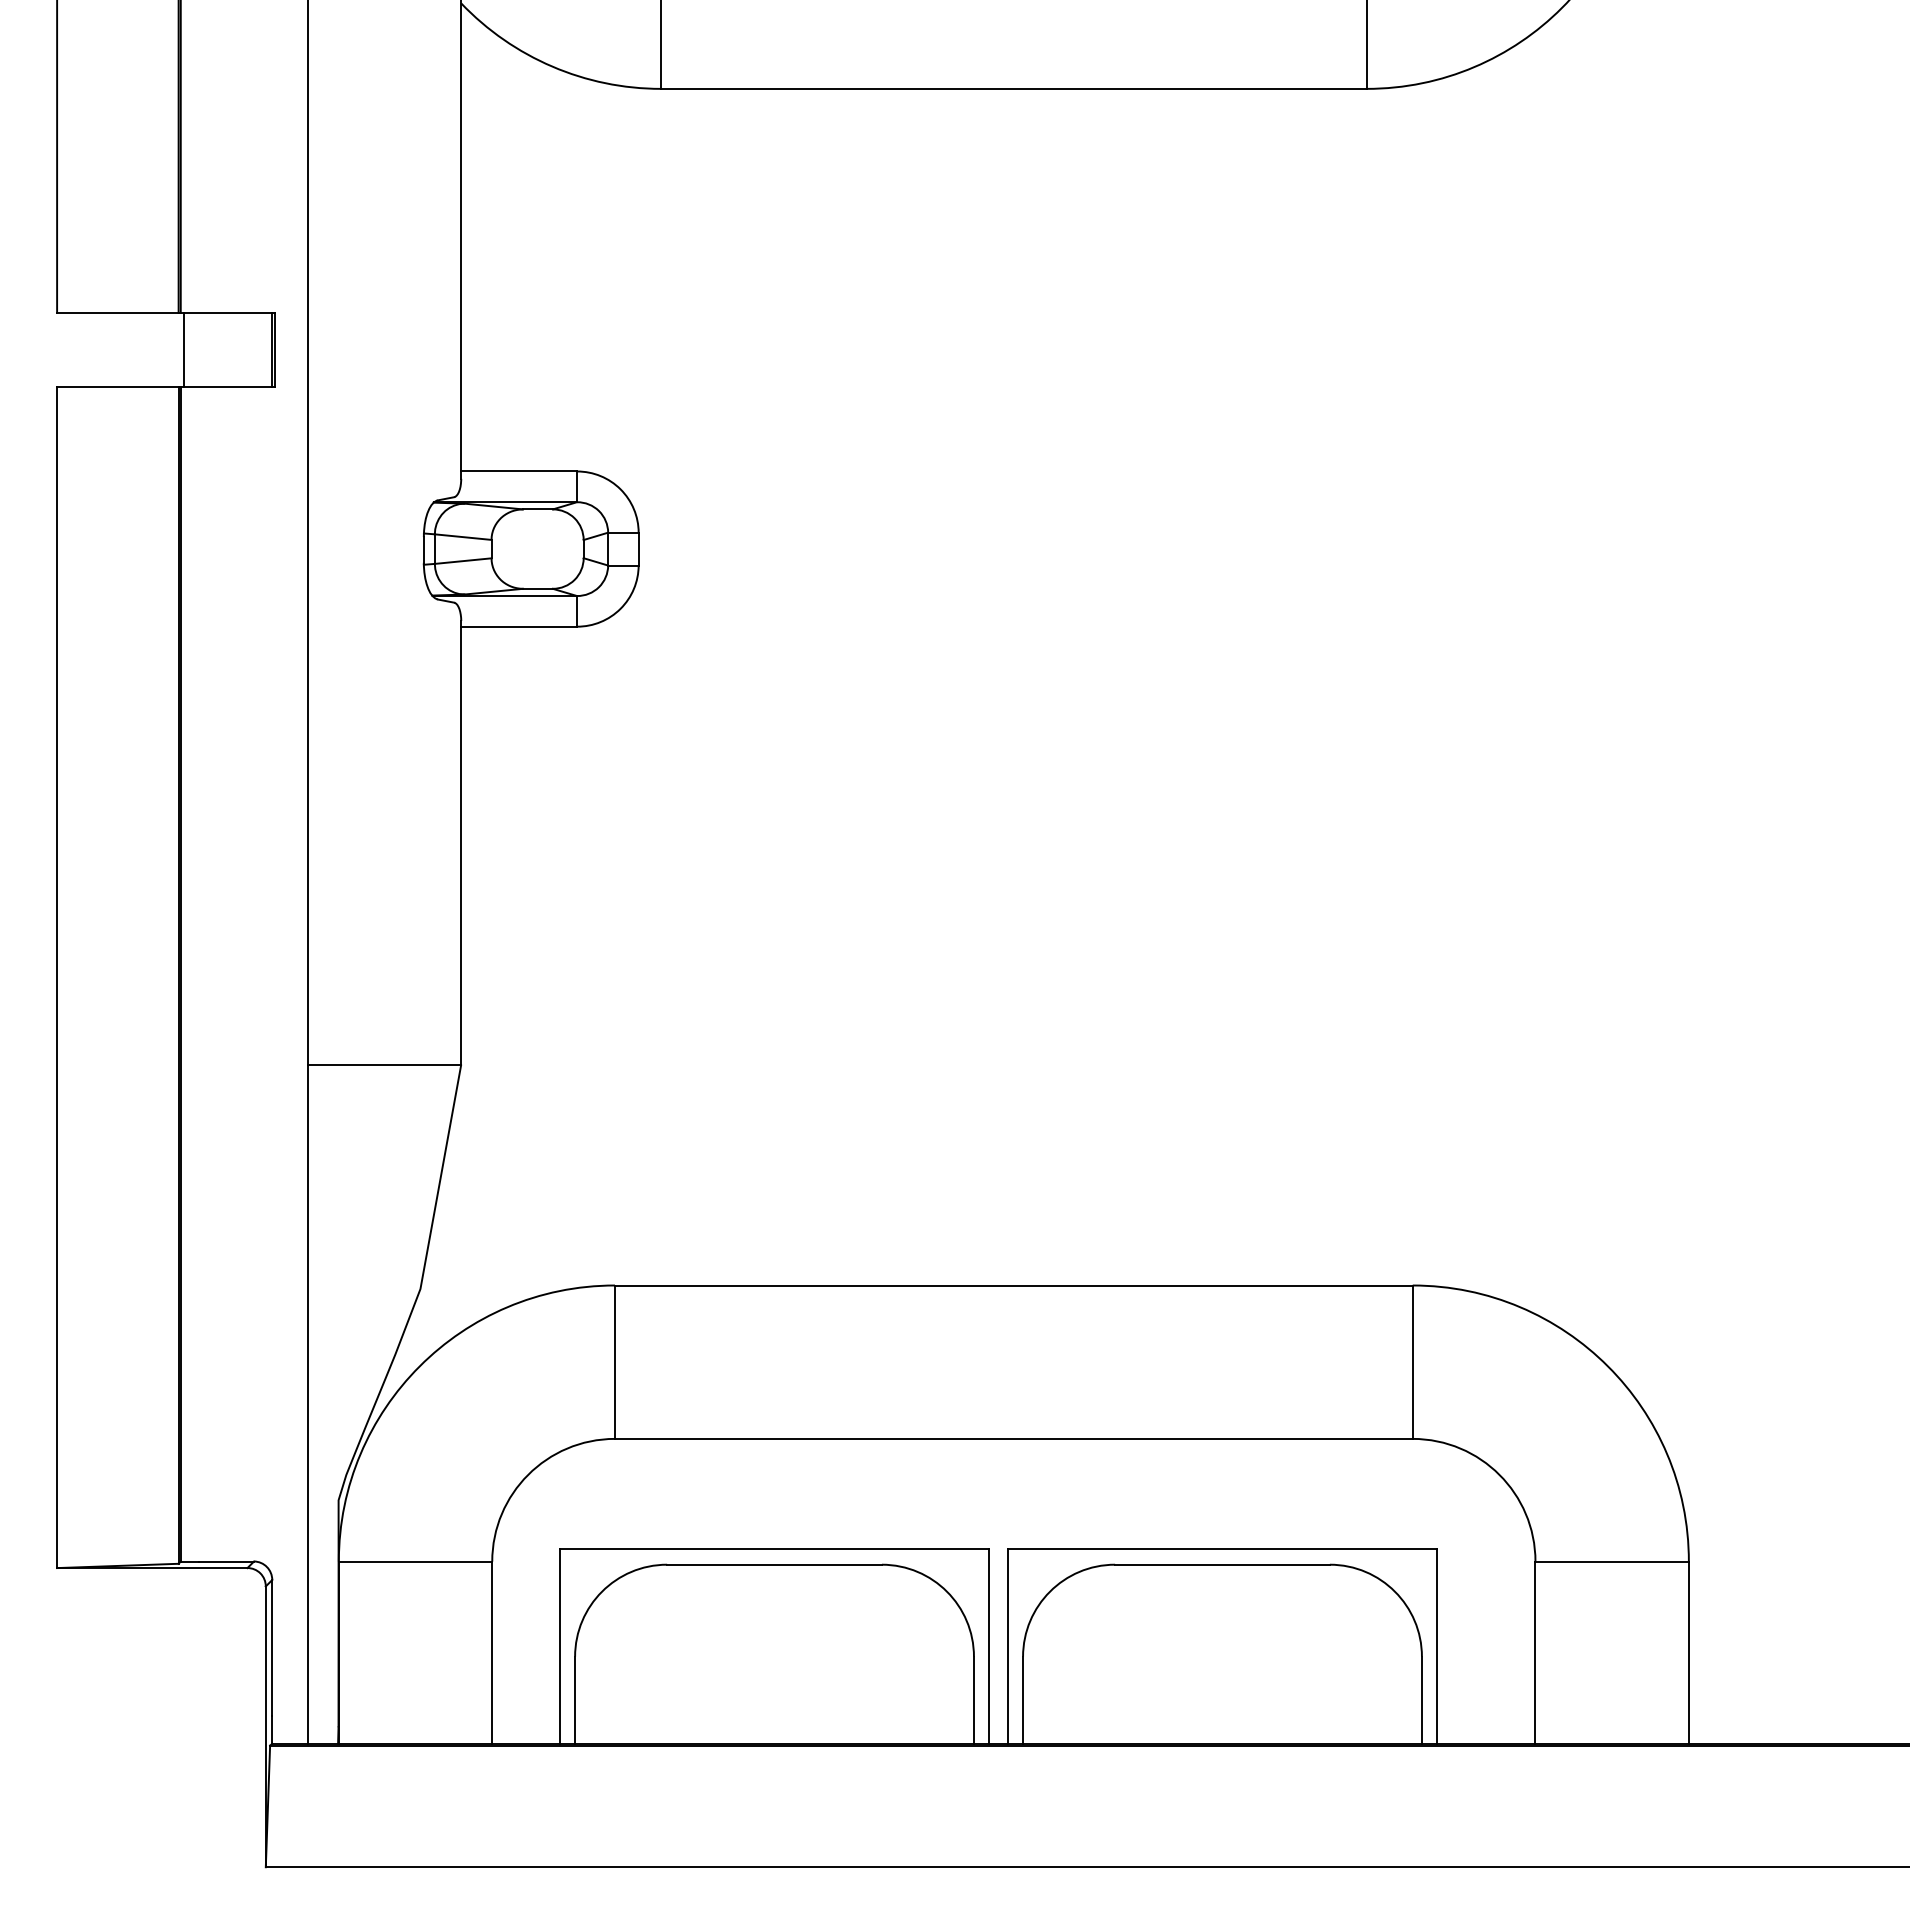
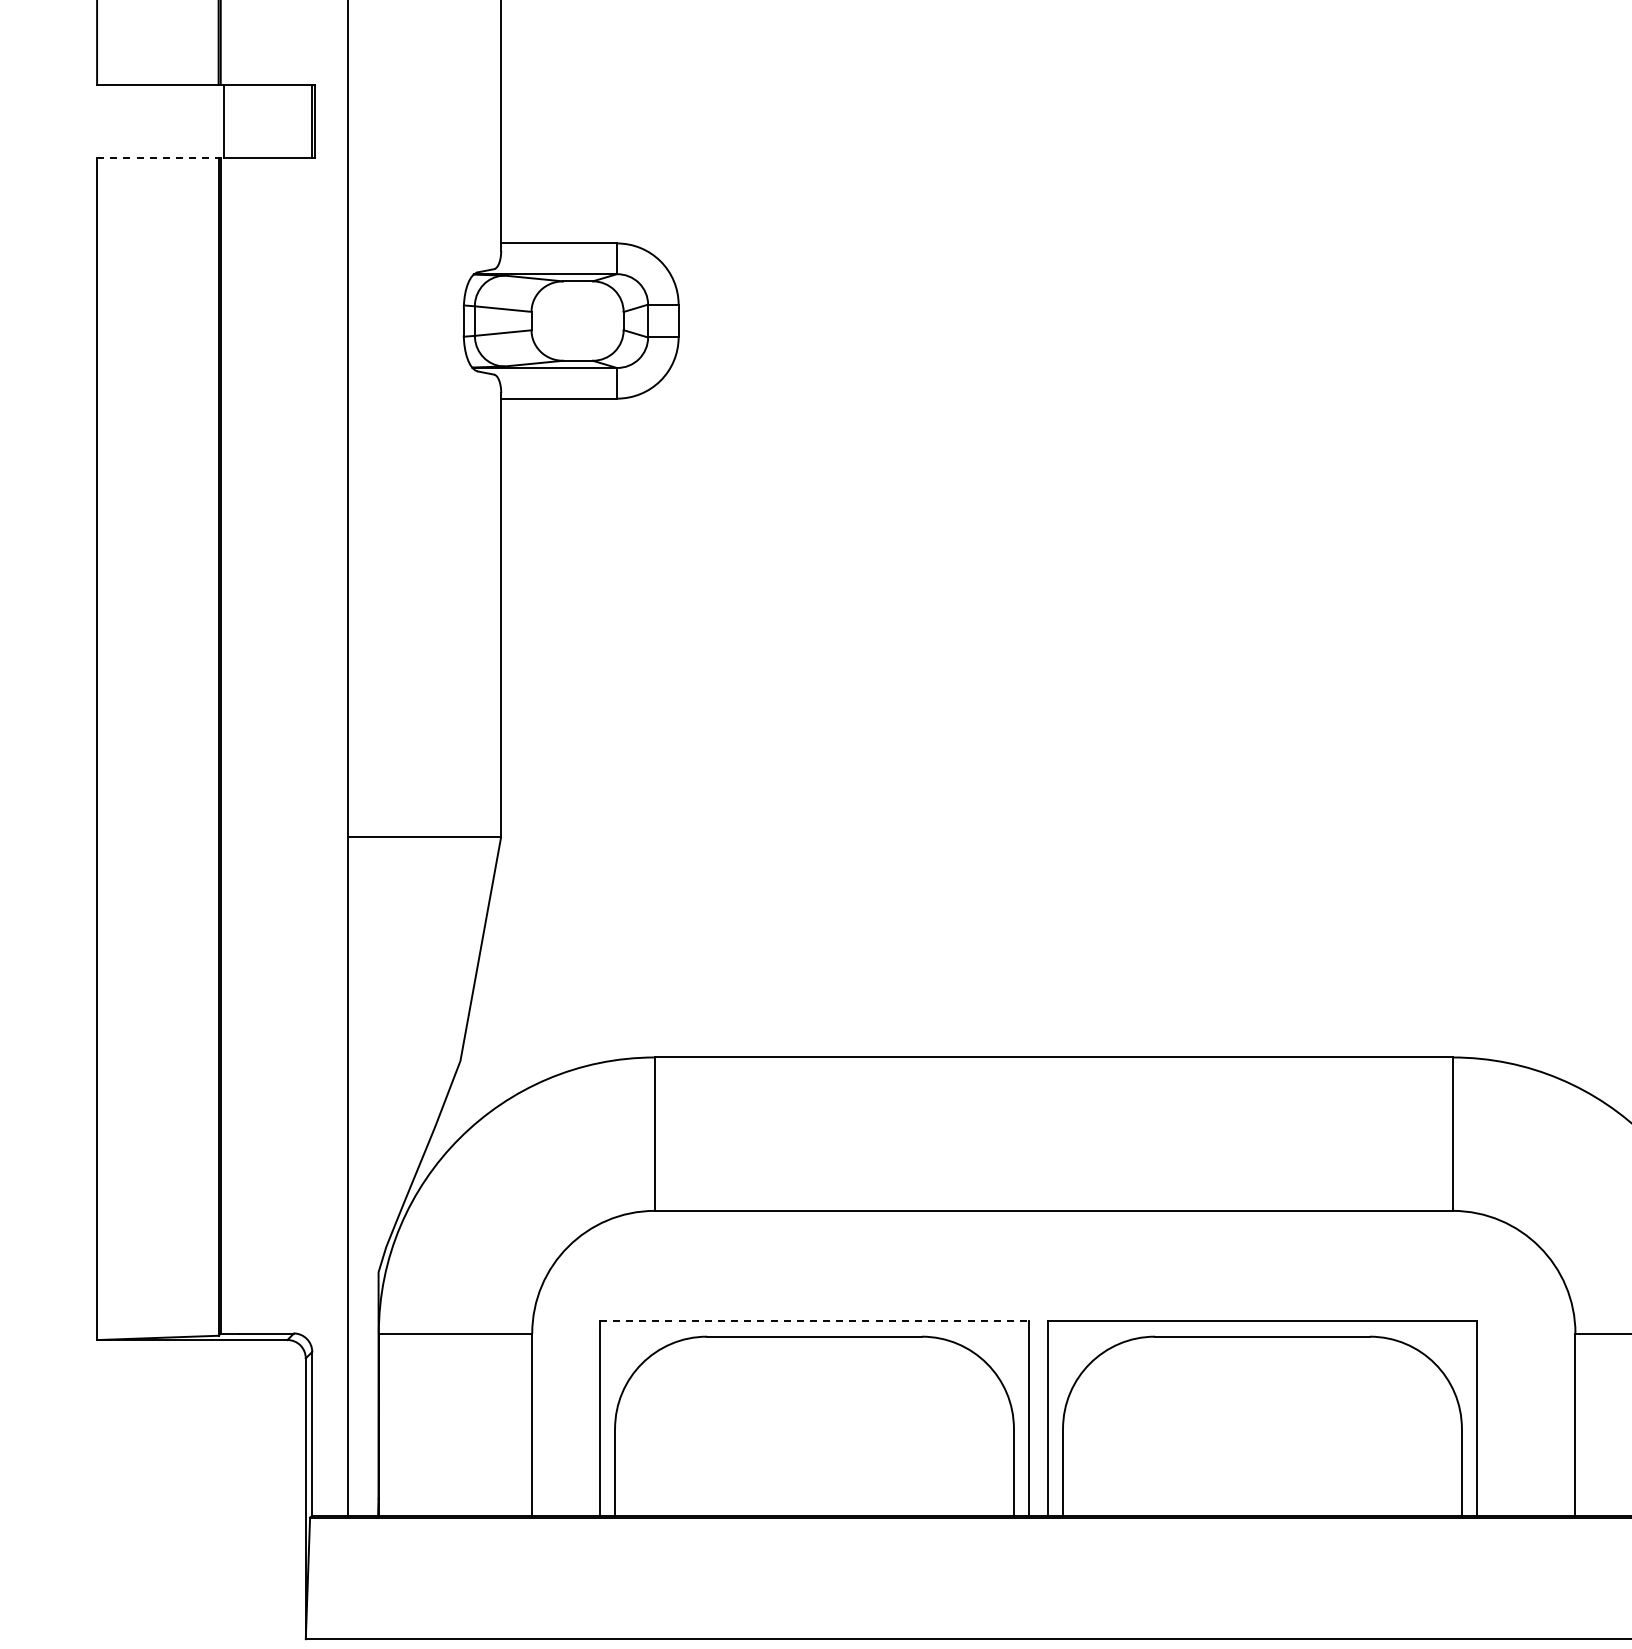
line: (121, 386) -> (161, 158), solid -> dashed
line: (774, 1549) -> (814, 1321), solid -> dashed

